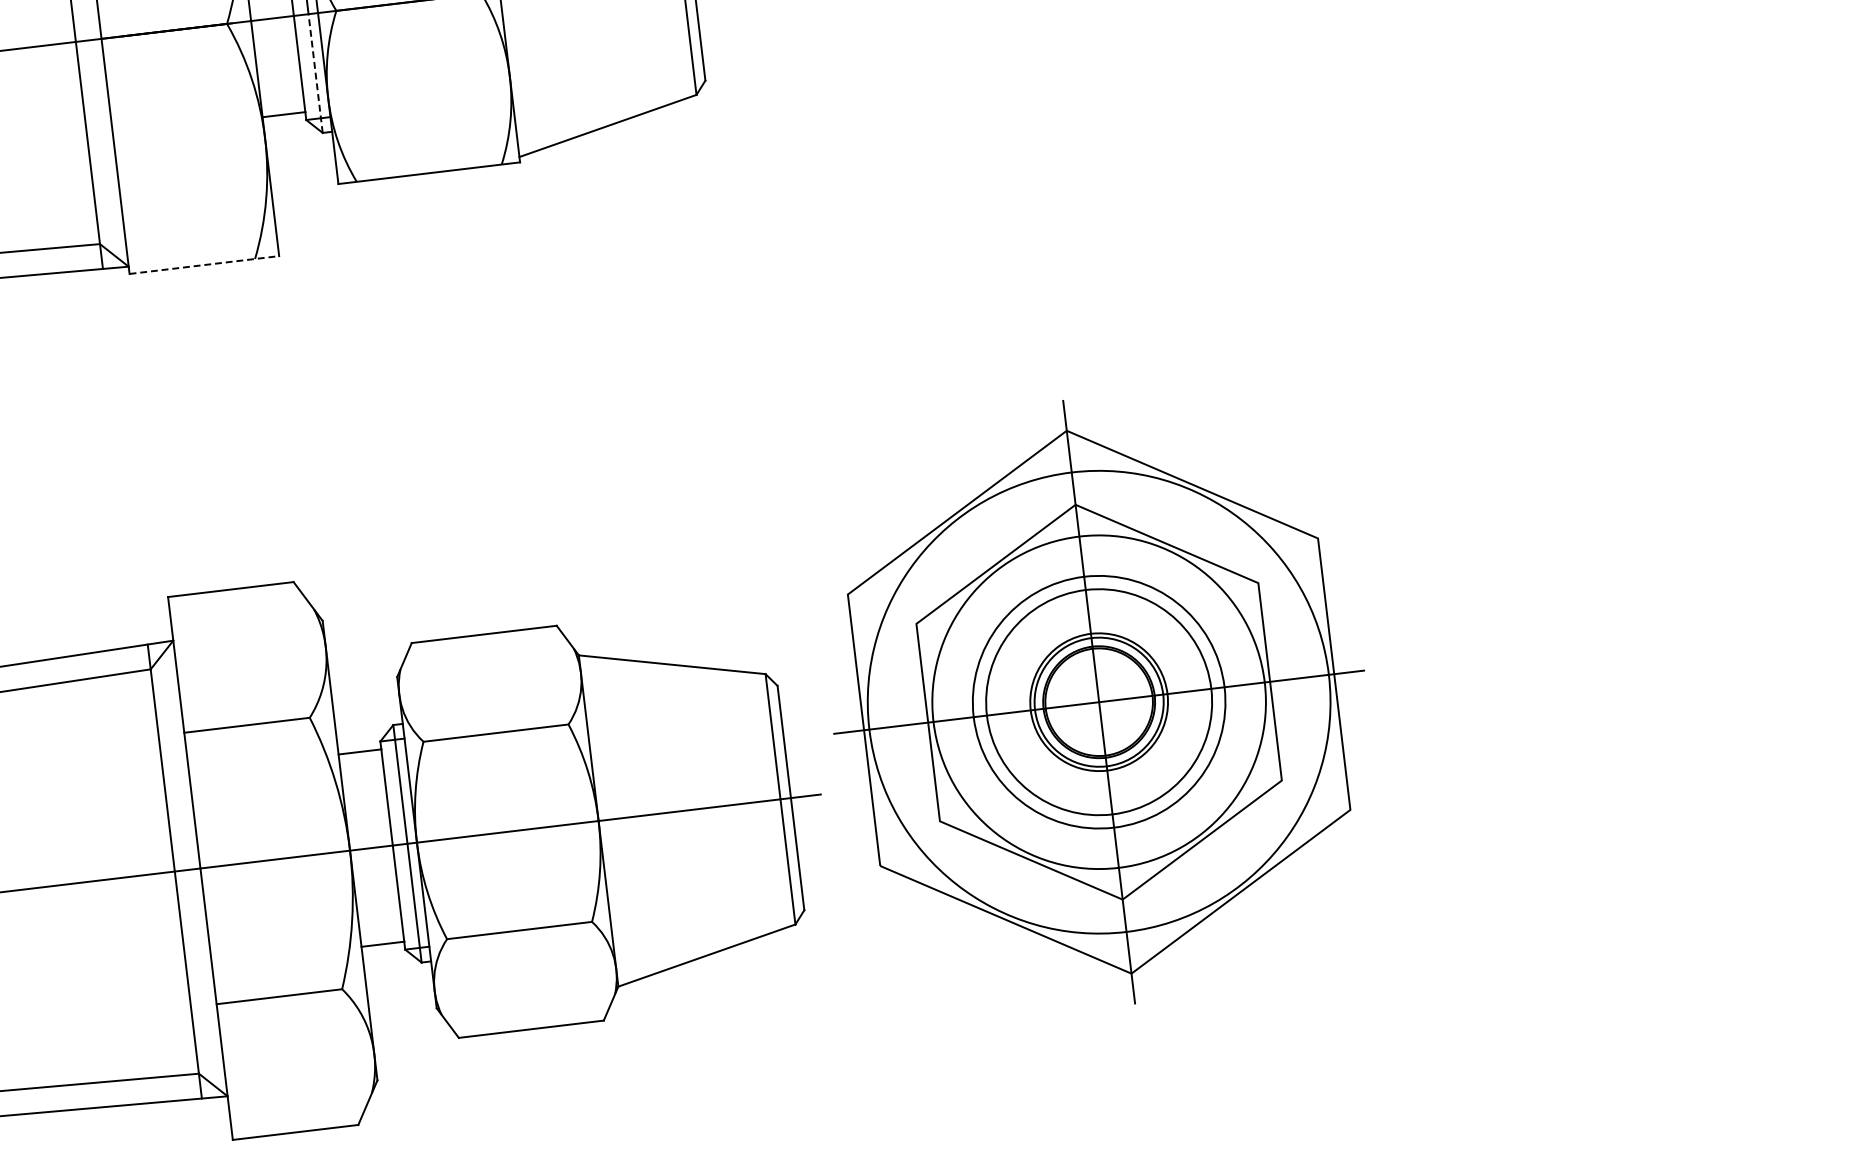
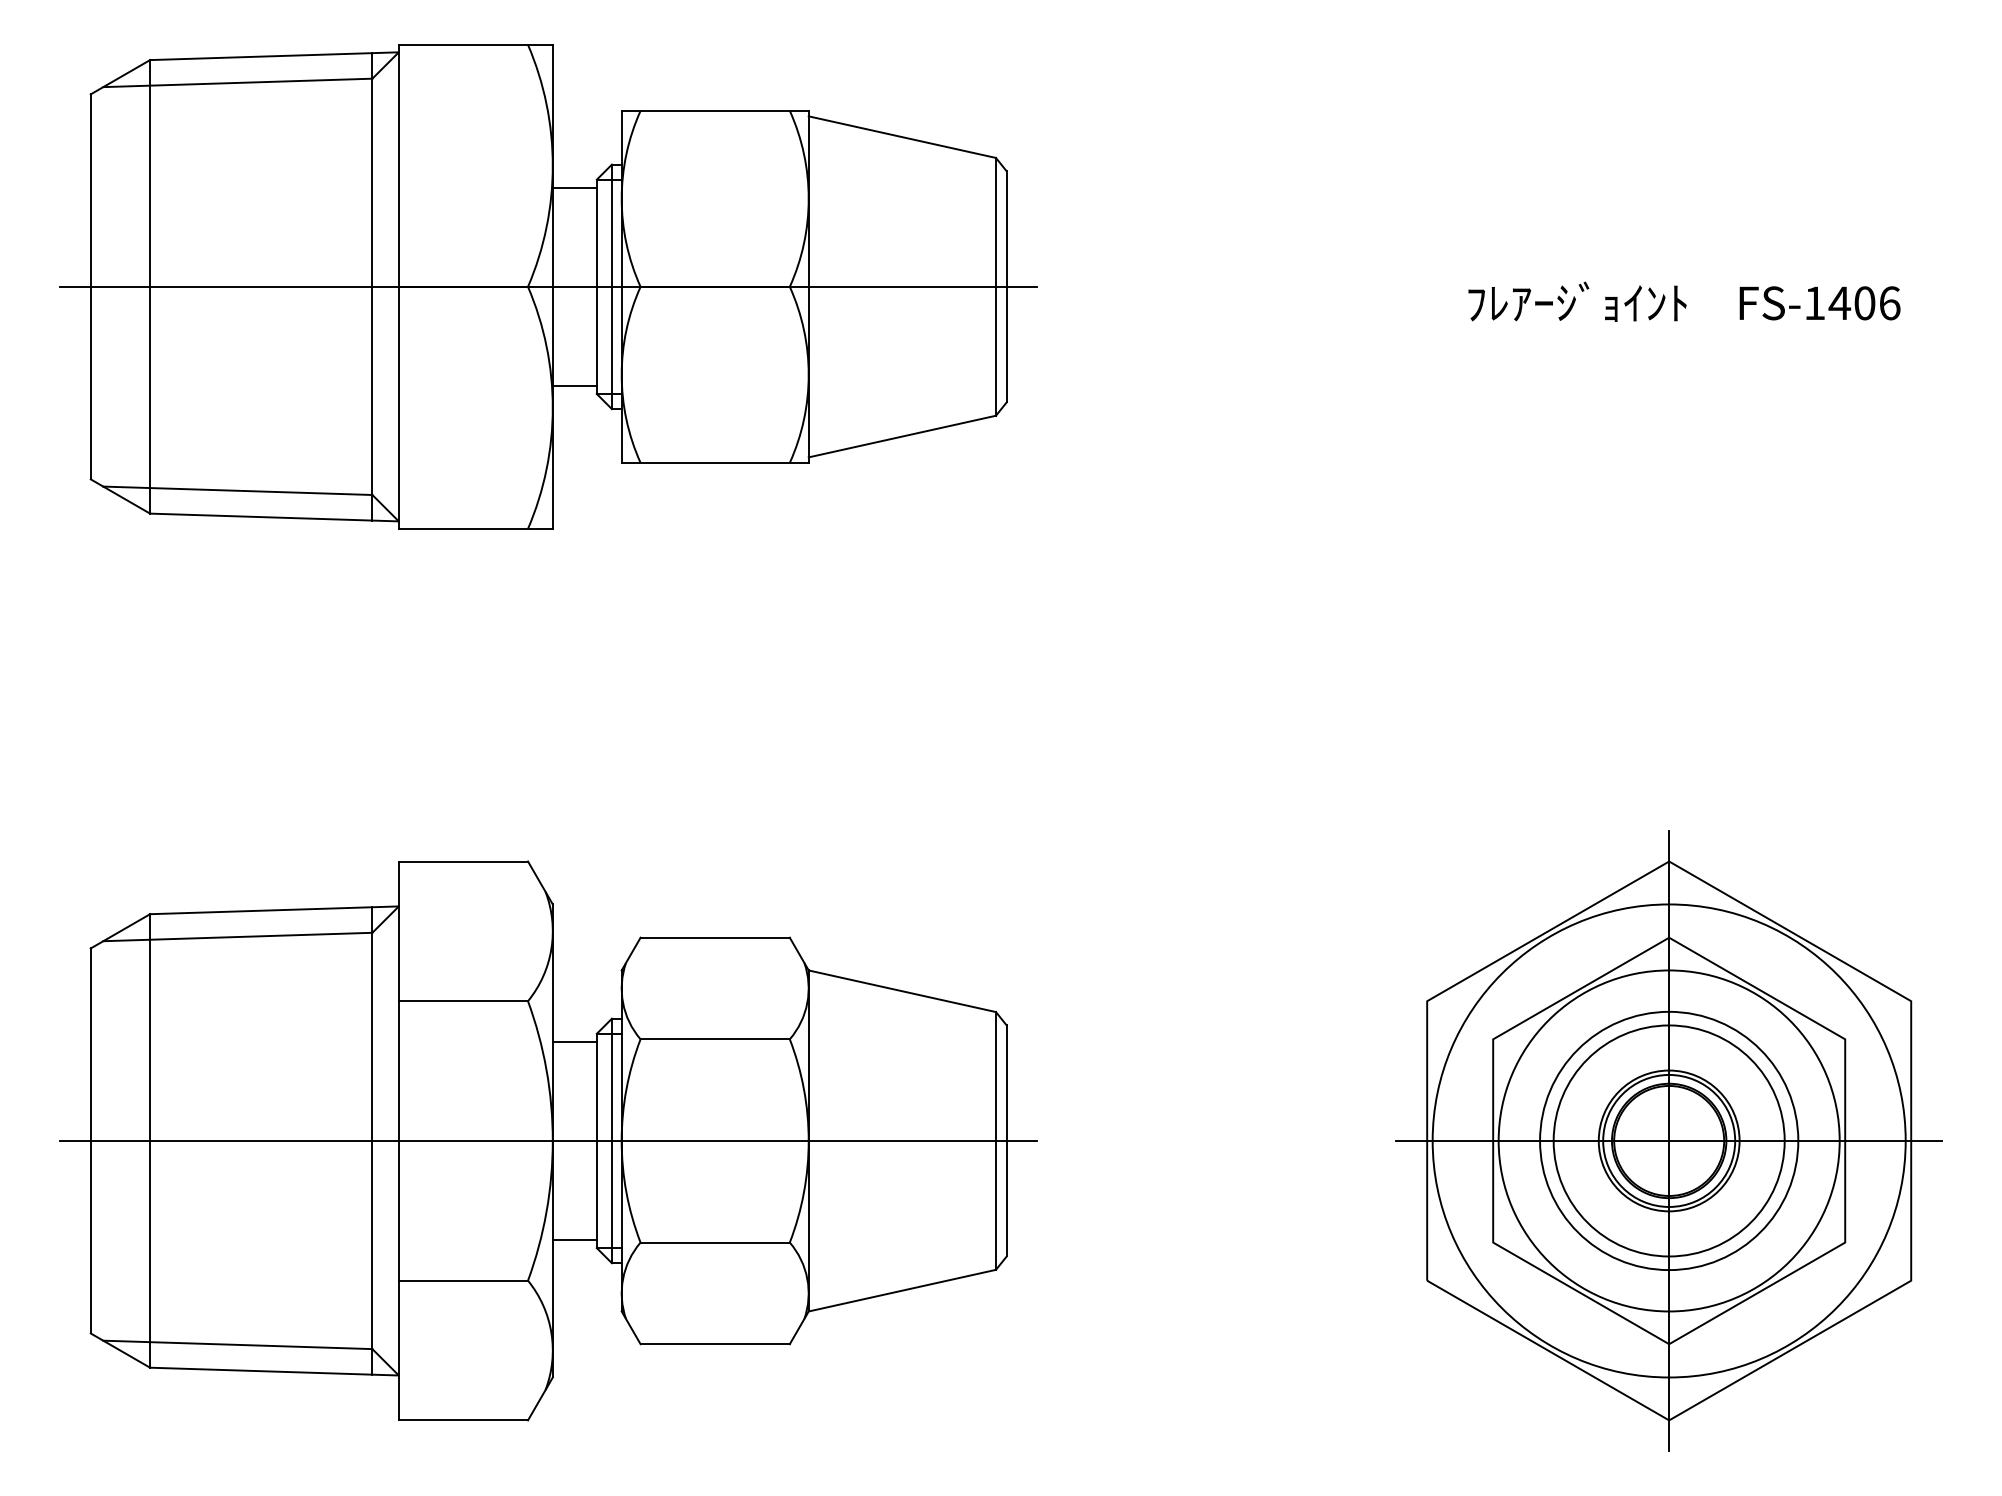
line: (315, 73) -> (611, 347), dashed -> solid
line: (204, 264) -> (476, 528), dashed -> solid
part: (1098, 701) -> (1668, 1140), moved

